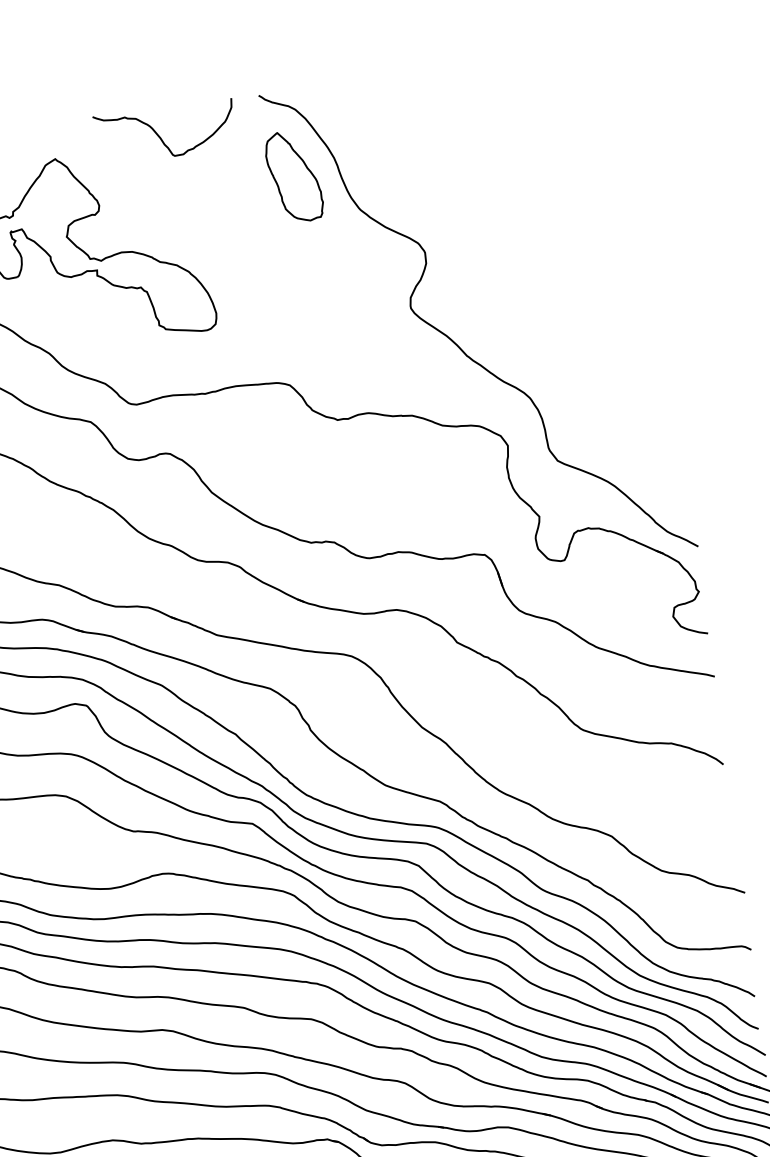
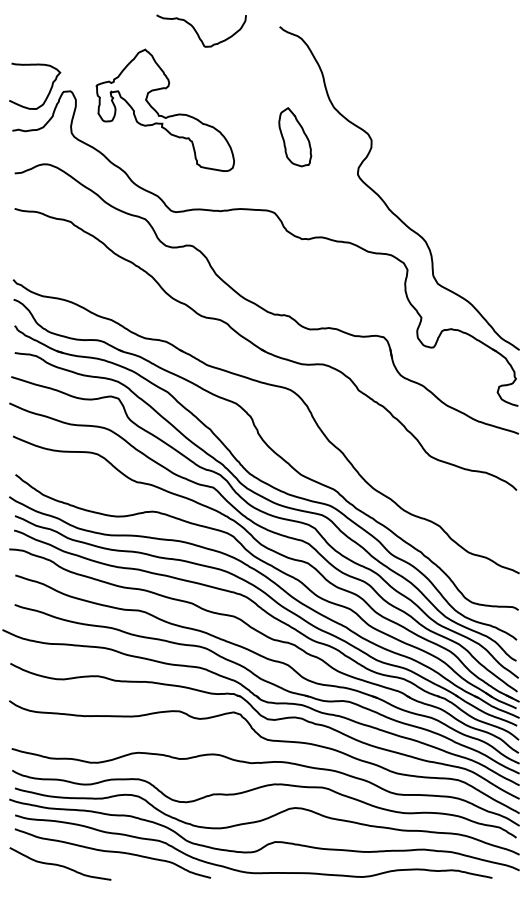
curve: (161, 136) -> (198, 33), moved
part: (294, 177) -> (295, 137), moved

